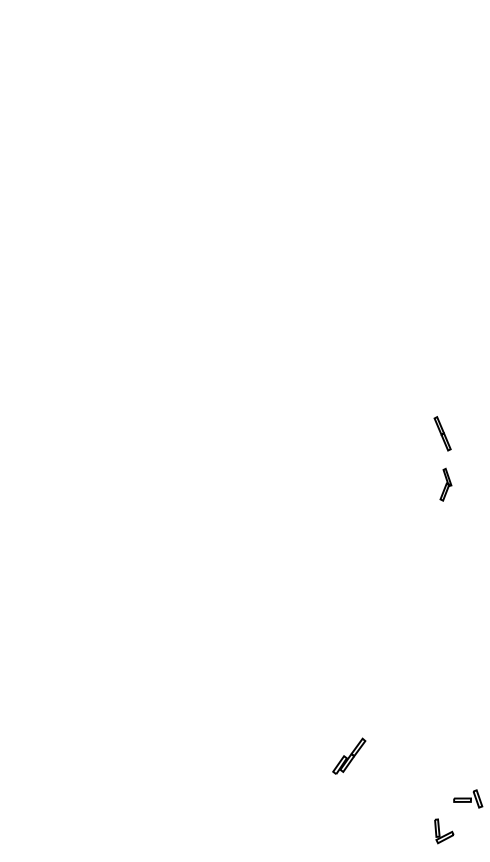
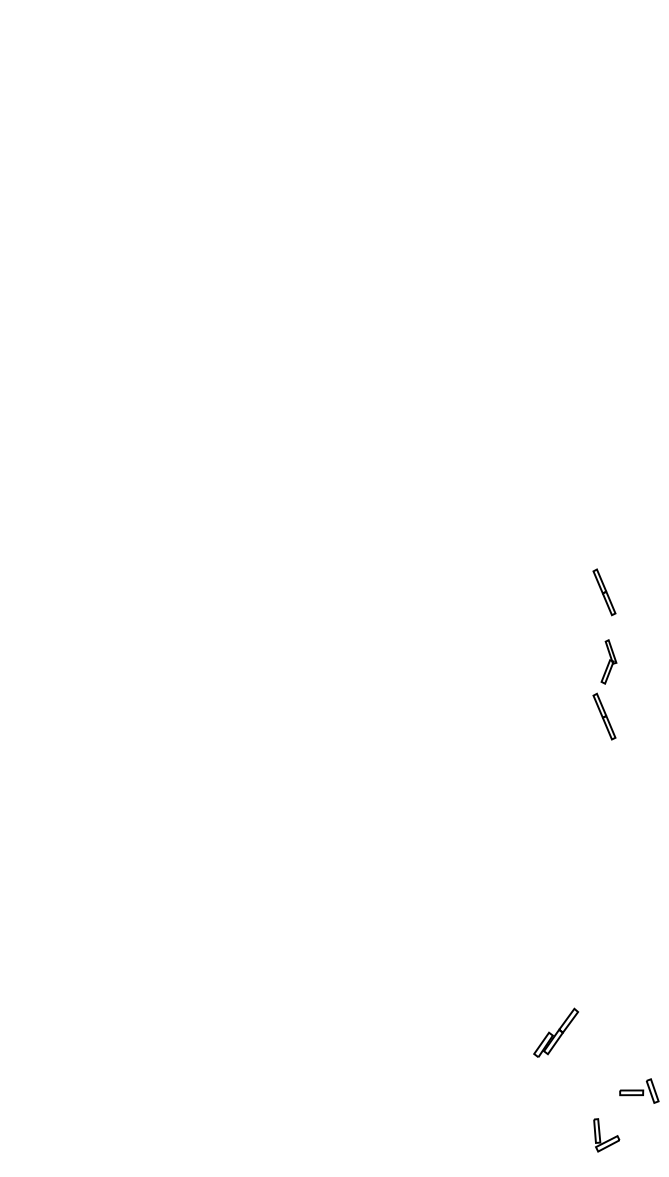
part: (442, 524) -> (604, 716), added
part: (349, 755) -> (556, 1031), moved

